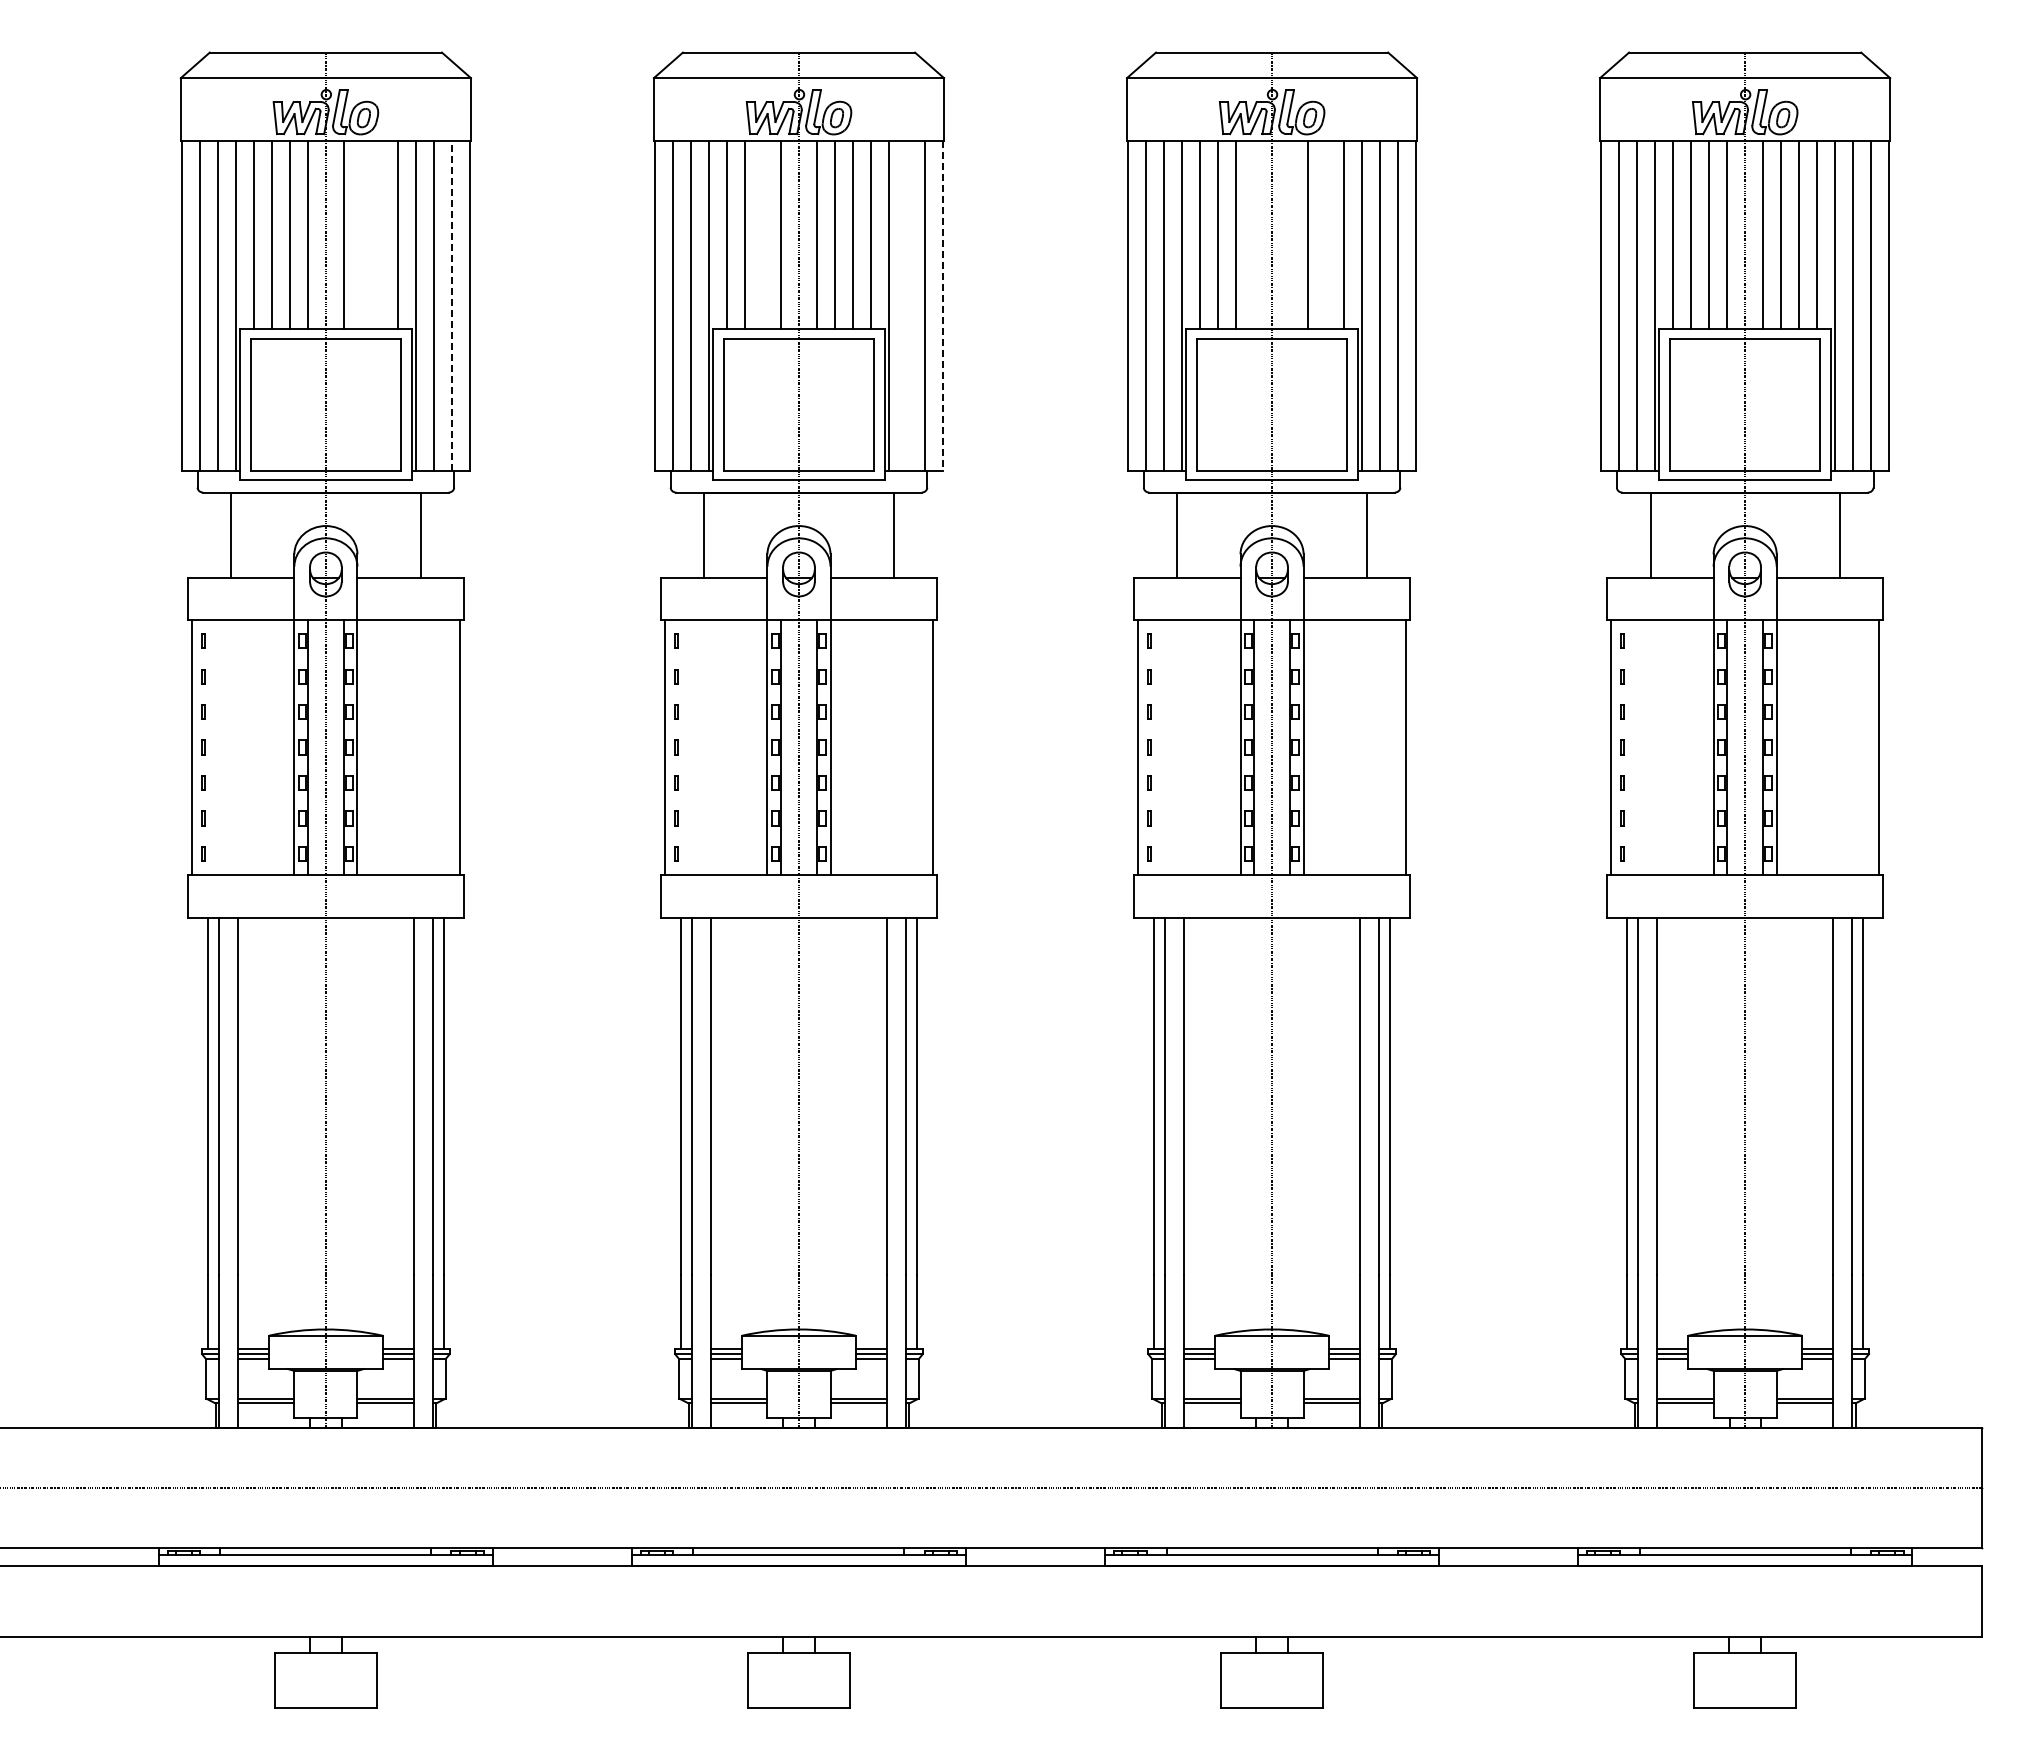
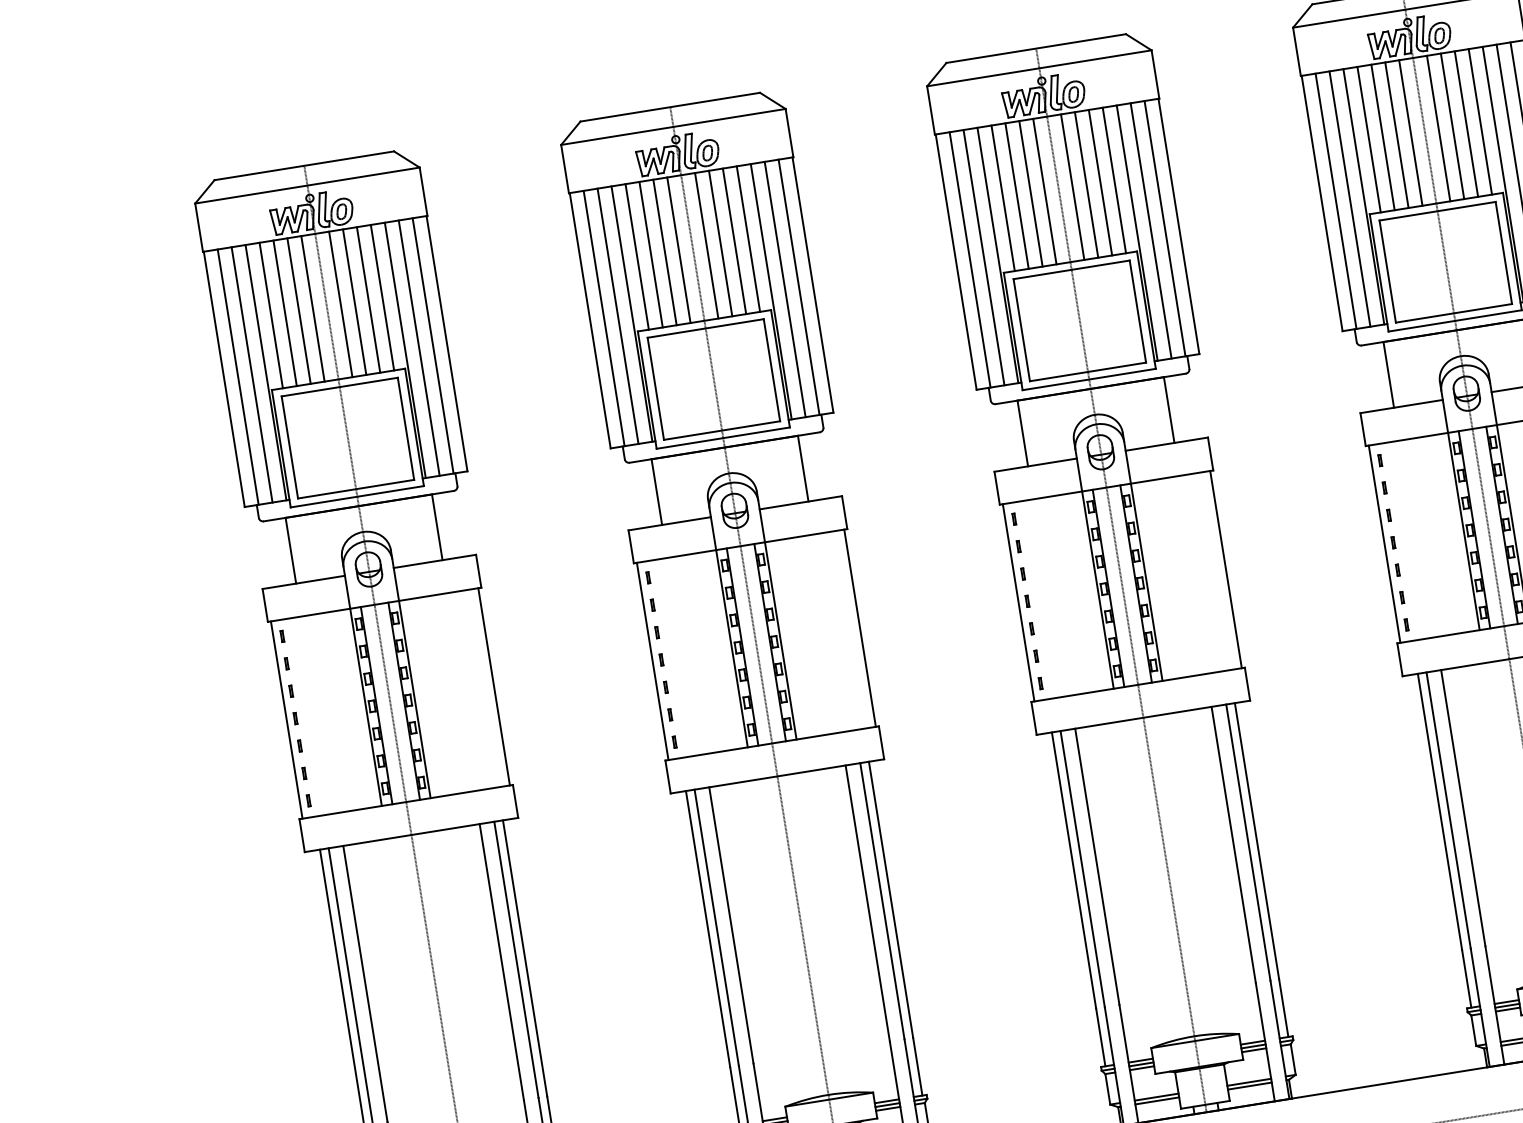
line: (361, 234) -> (354, 302), added
line: (379, 234) -> (368, 299), added
line: (763, 234) -> (665, 252), added
line: (1254, 234) -> (1045, 191), added
line: (1290, 234) -> (1073, 187), added
line: (1326, 234) -> (1100, 182), added
line: (451, 305) -> (432, 345), dashed -> solid
line: (907, 305) -> (785, 289), added
line: (942, 306) -> (812, 285), dashed -> solid

